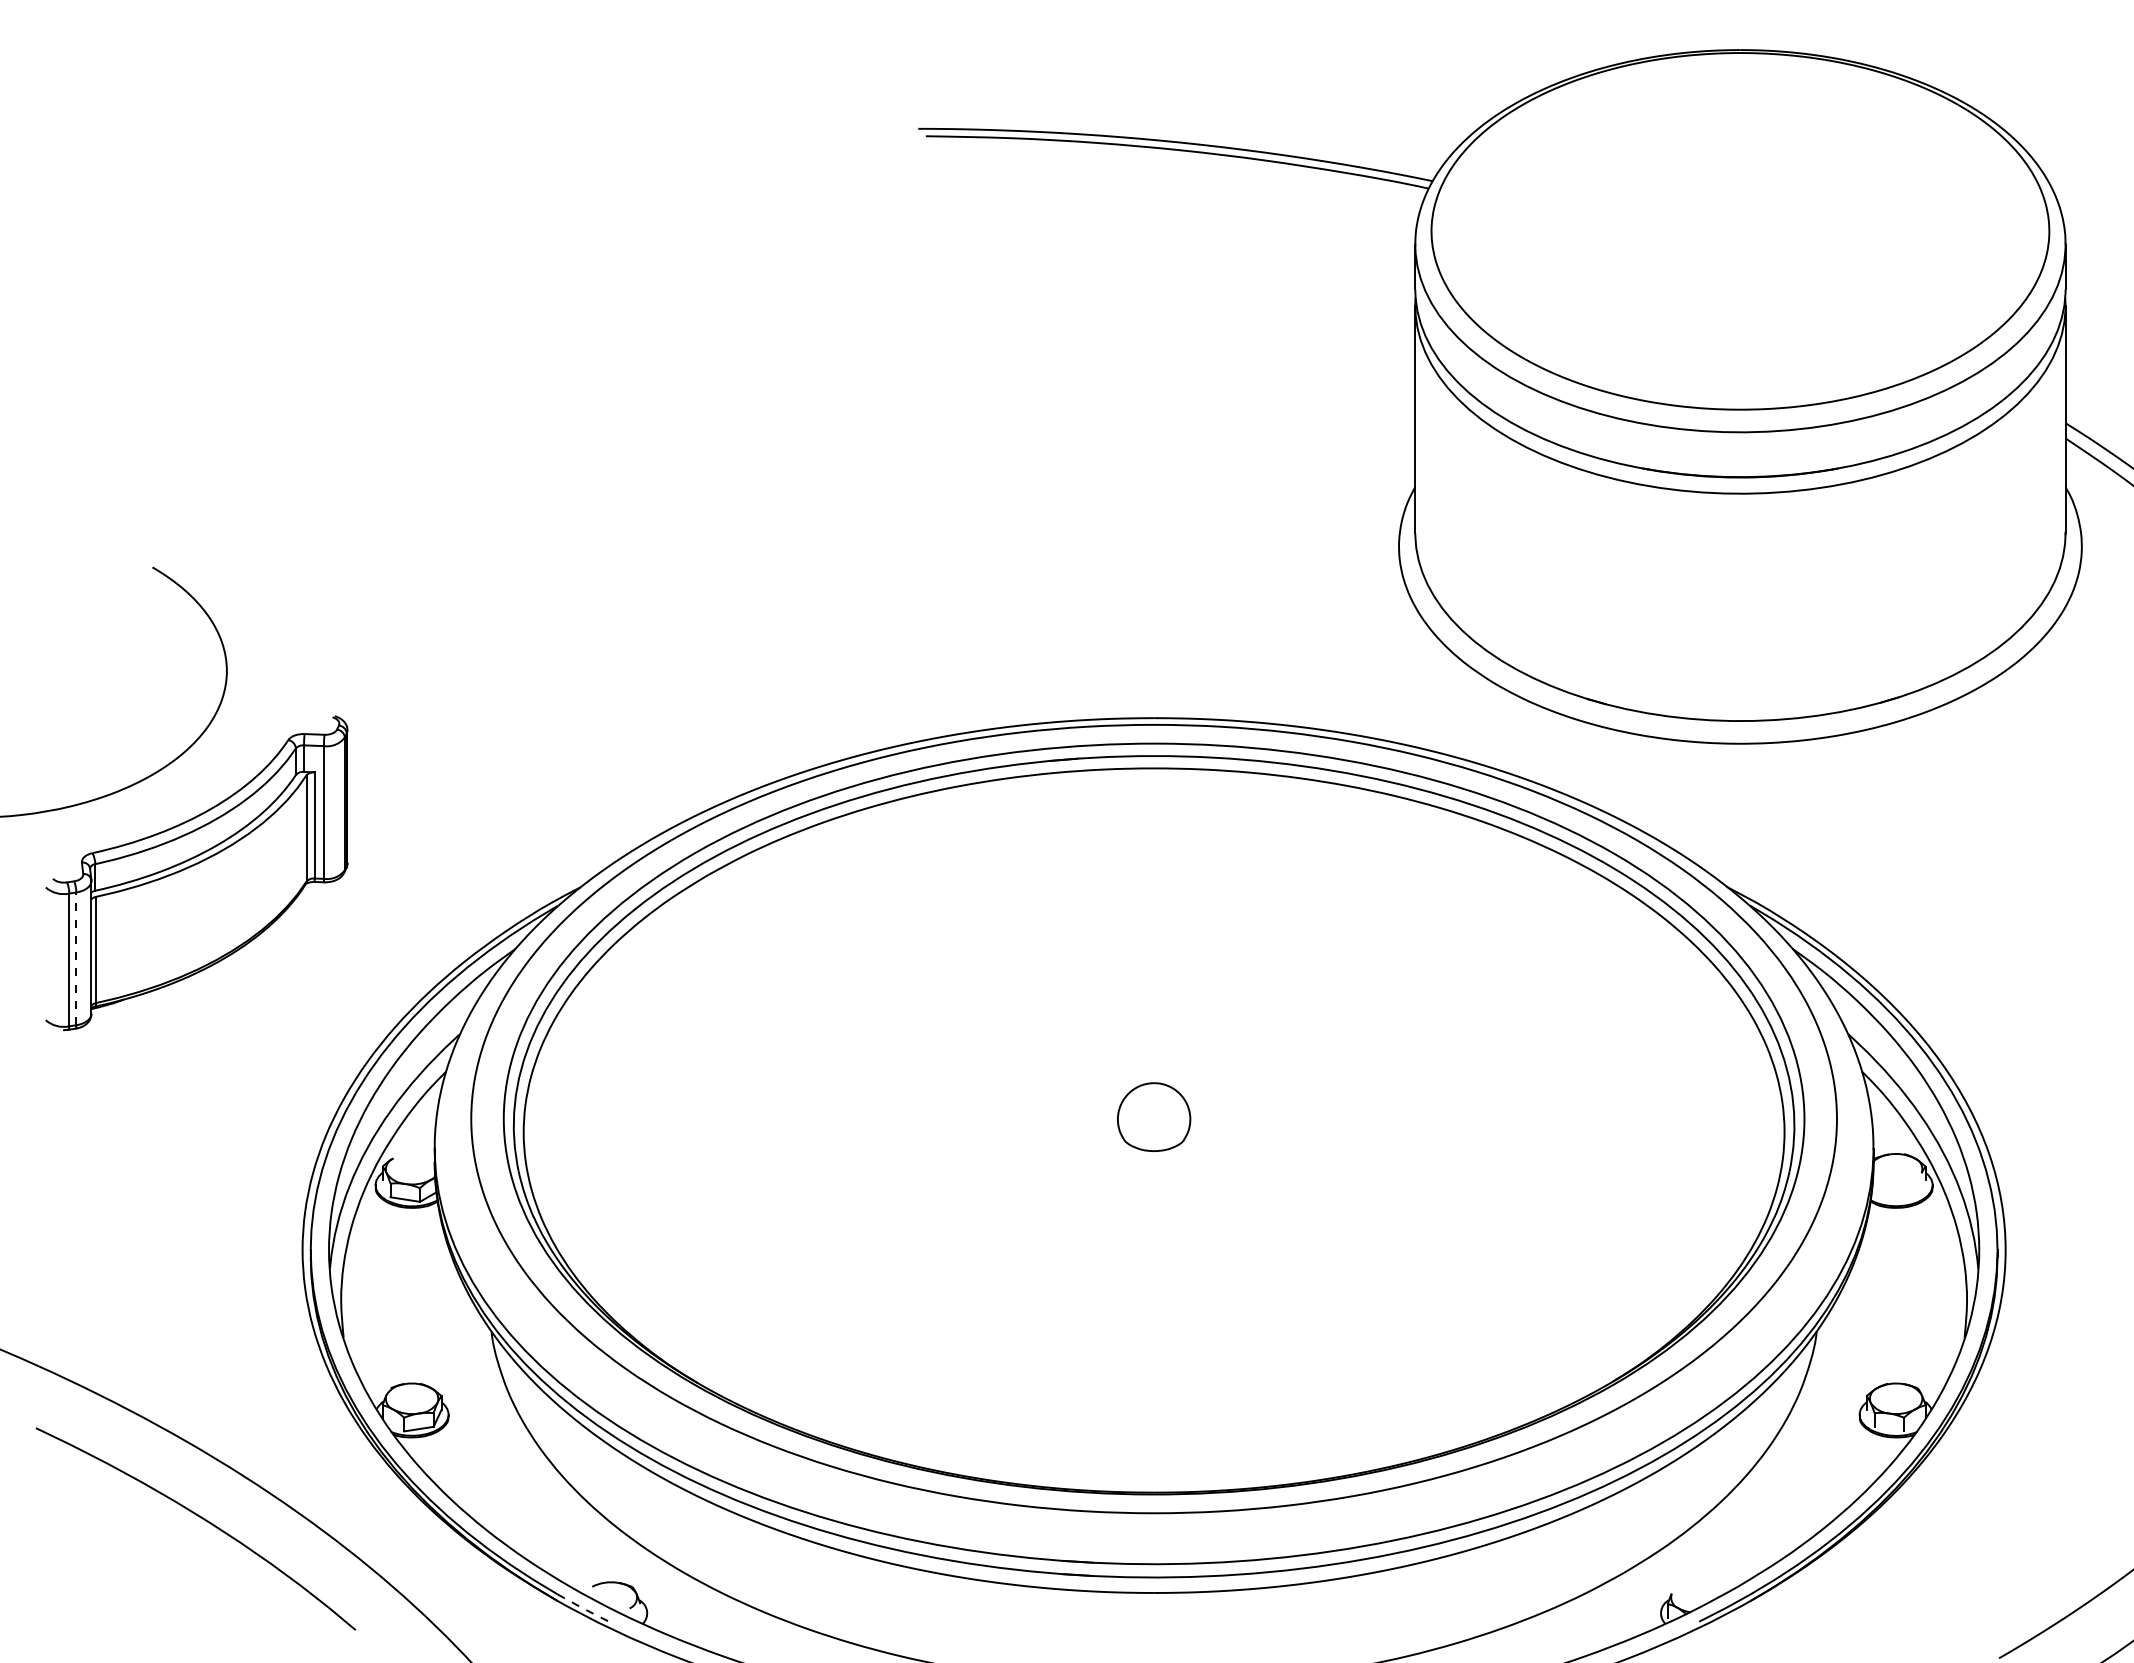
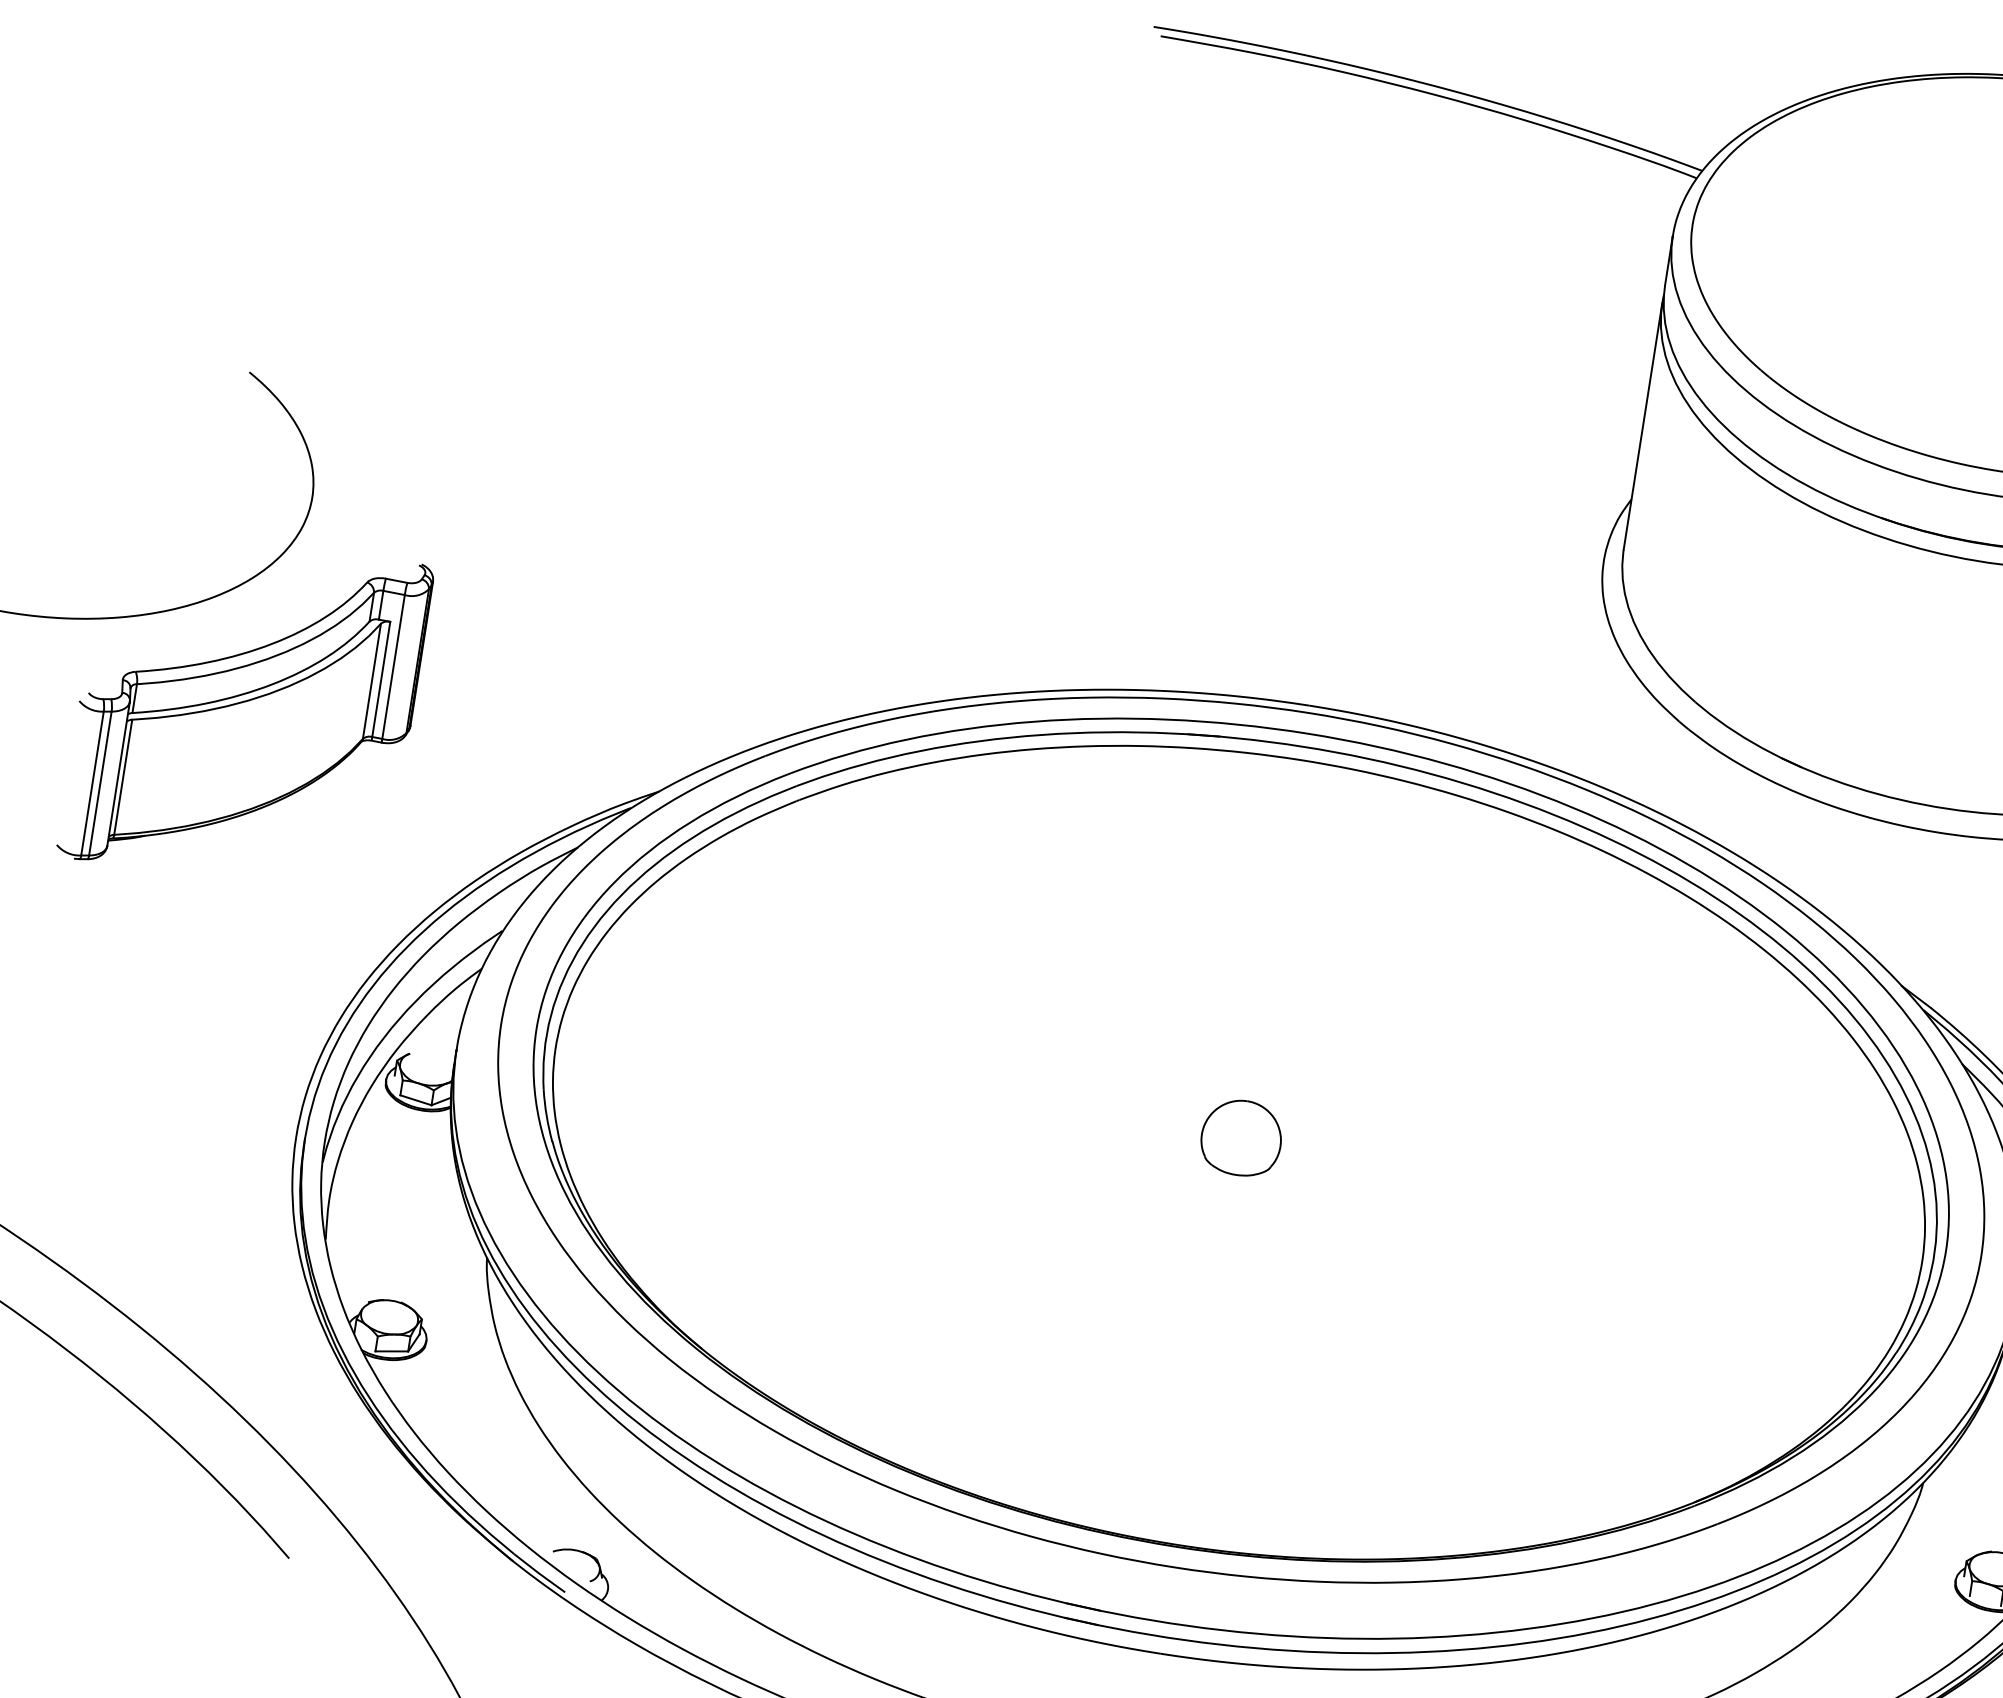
line: (76, 958) -> (100, 783), dashed -> solid
line: (582, 1608) -> (538, 1573), dashed -> solid

